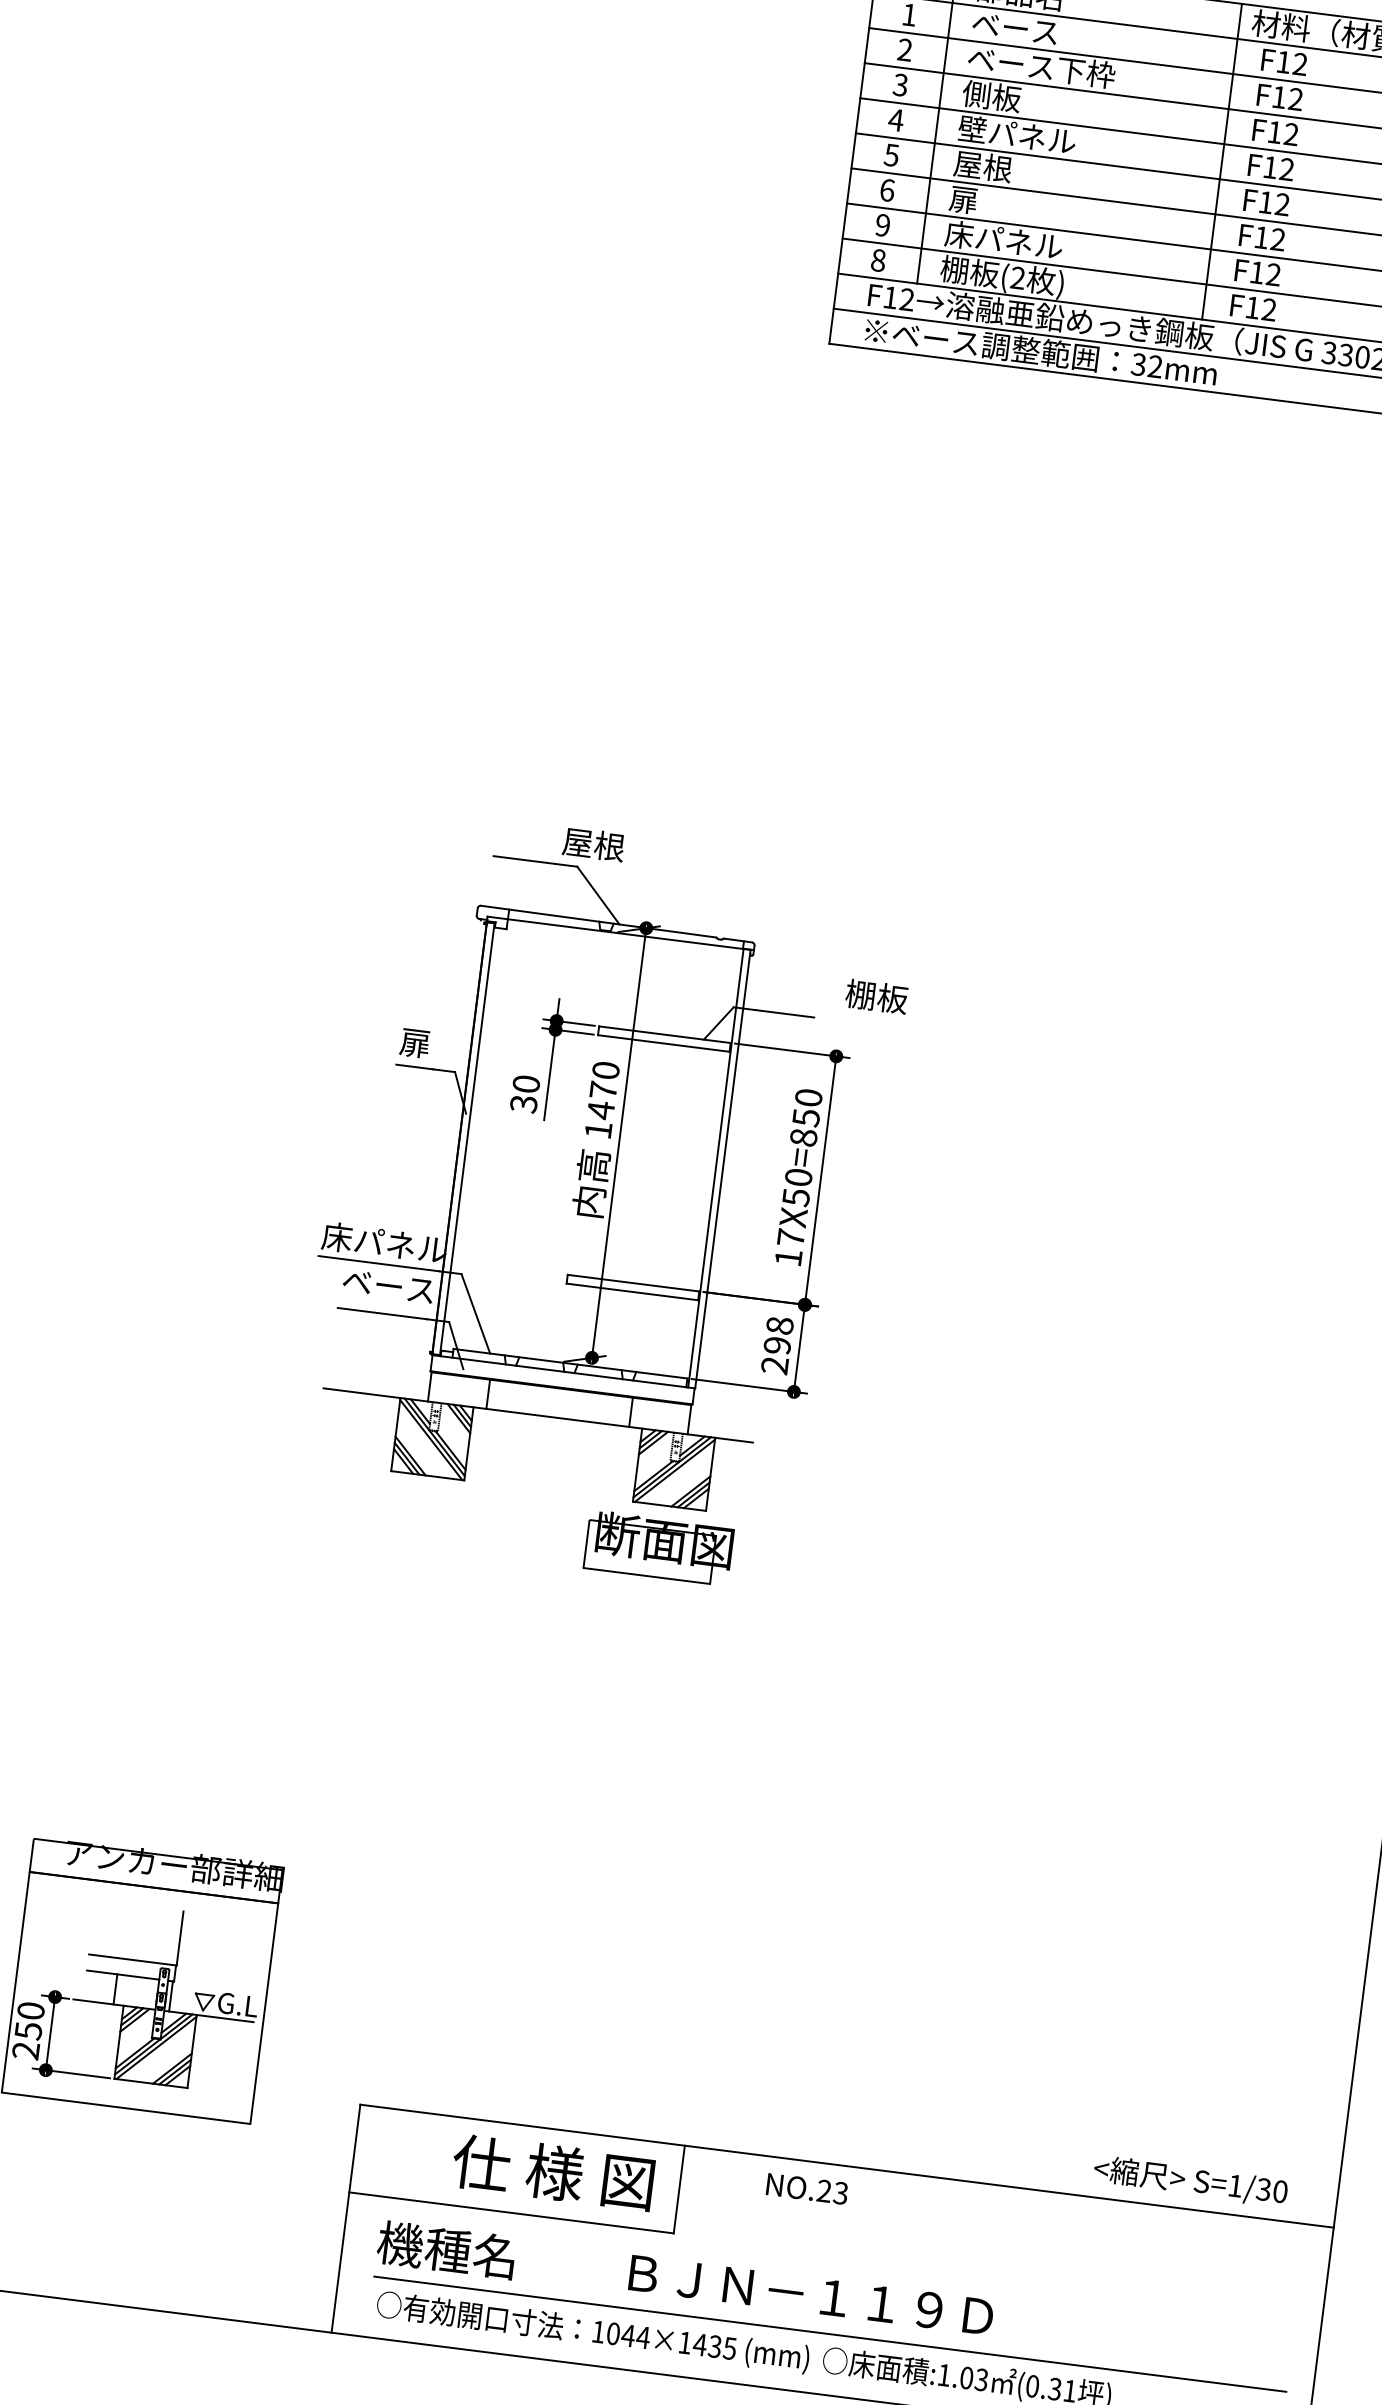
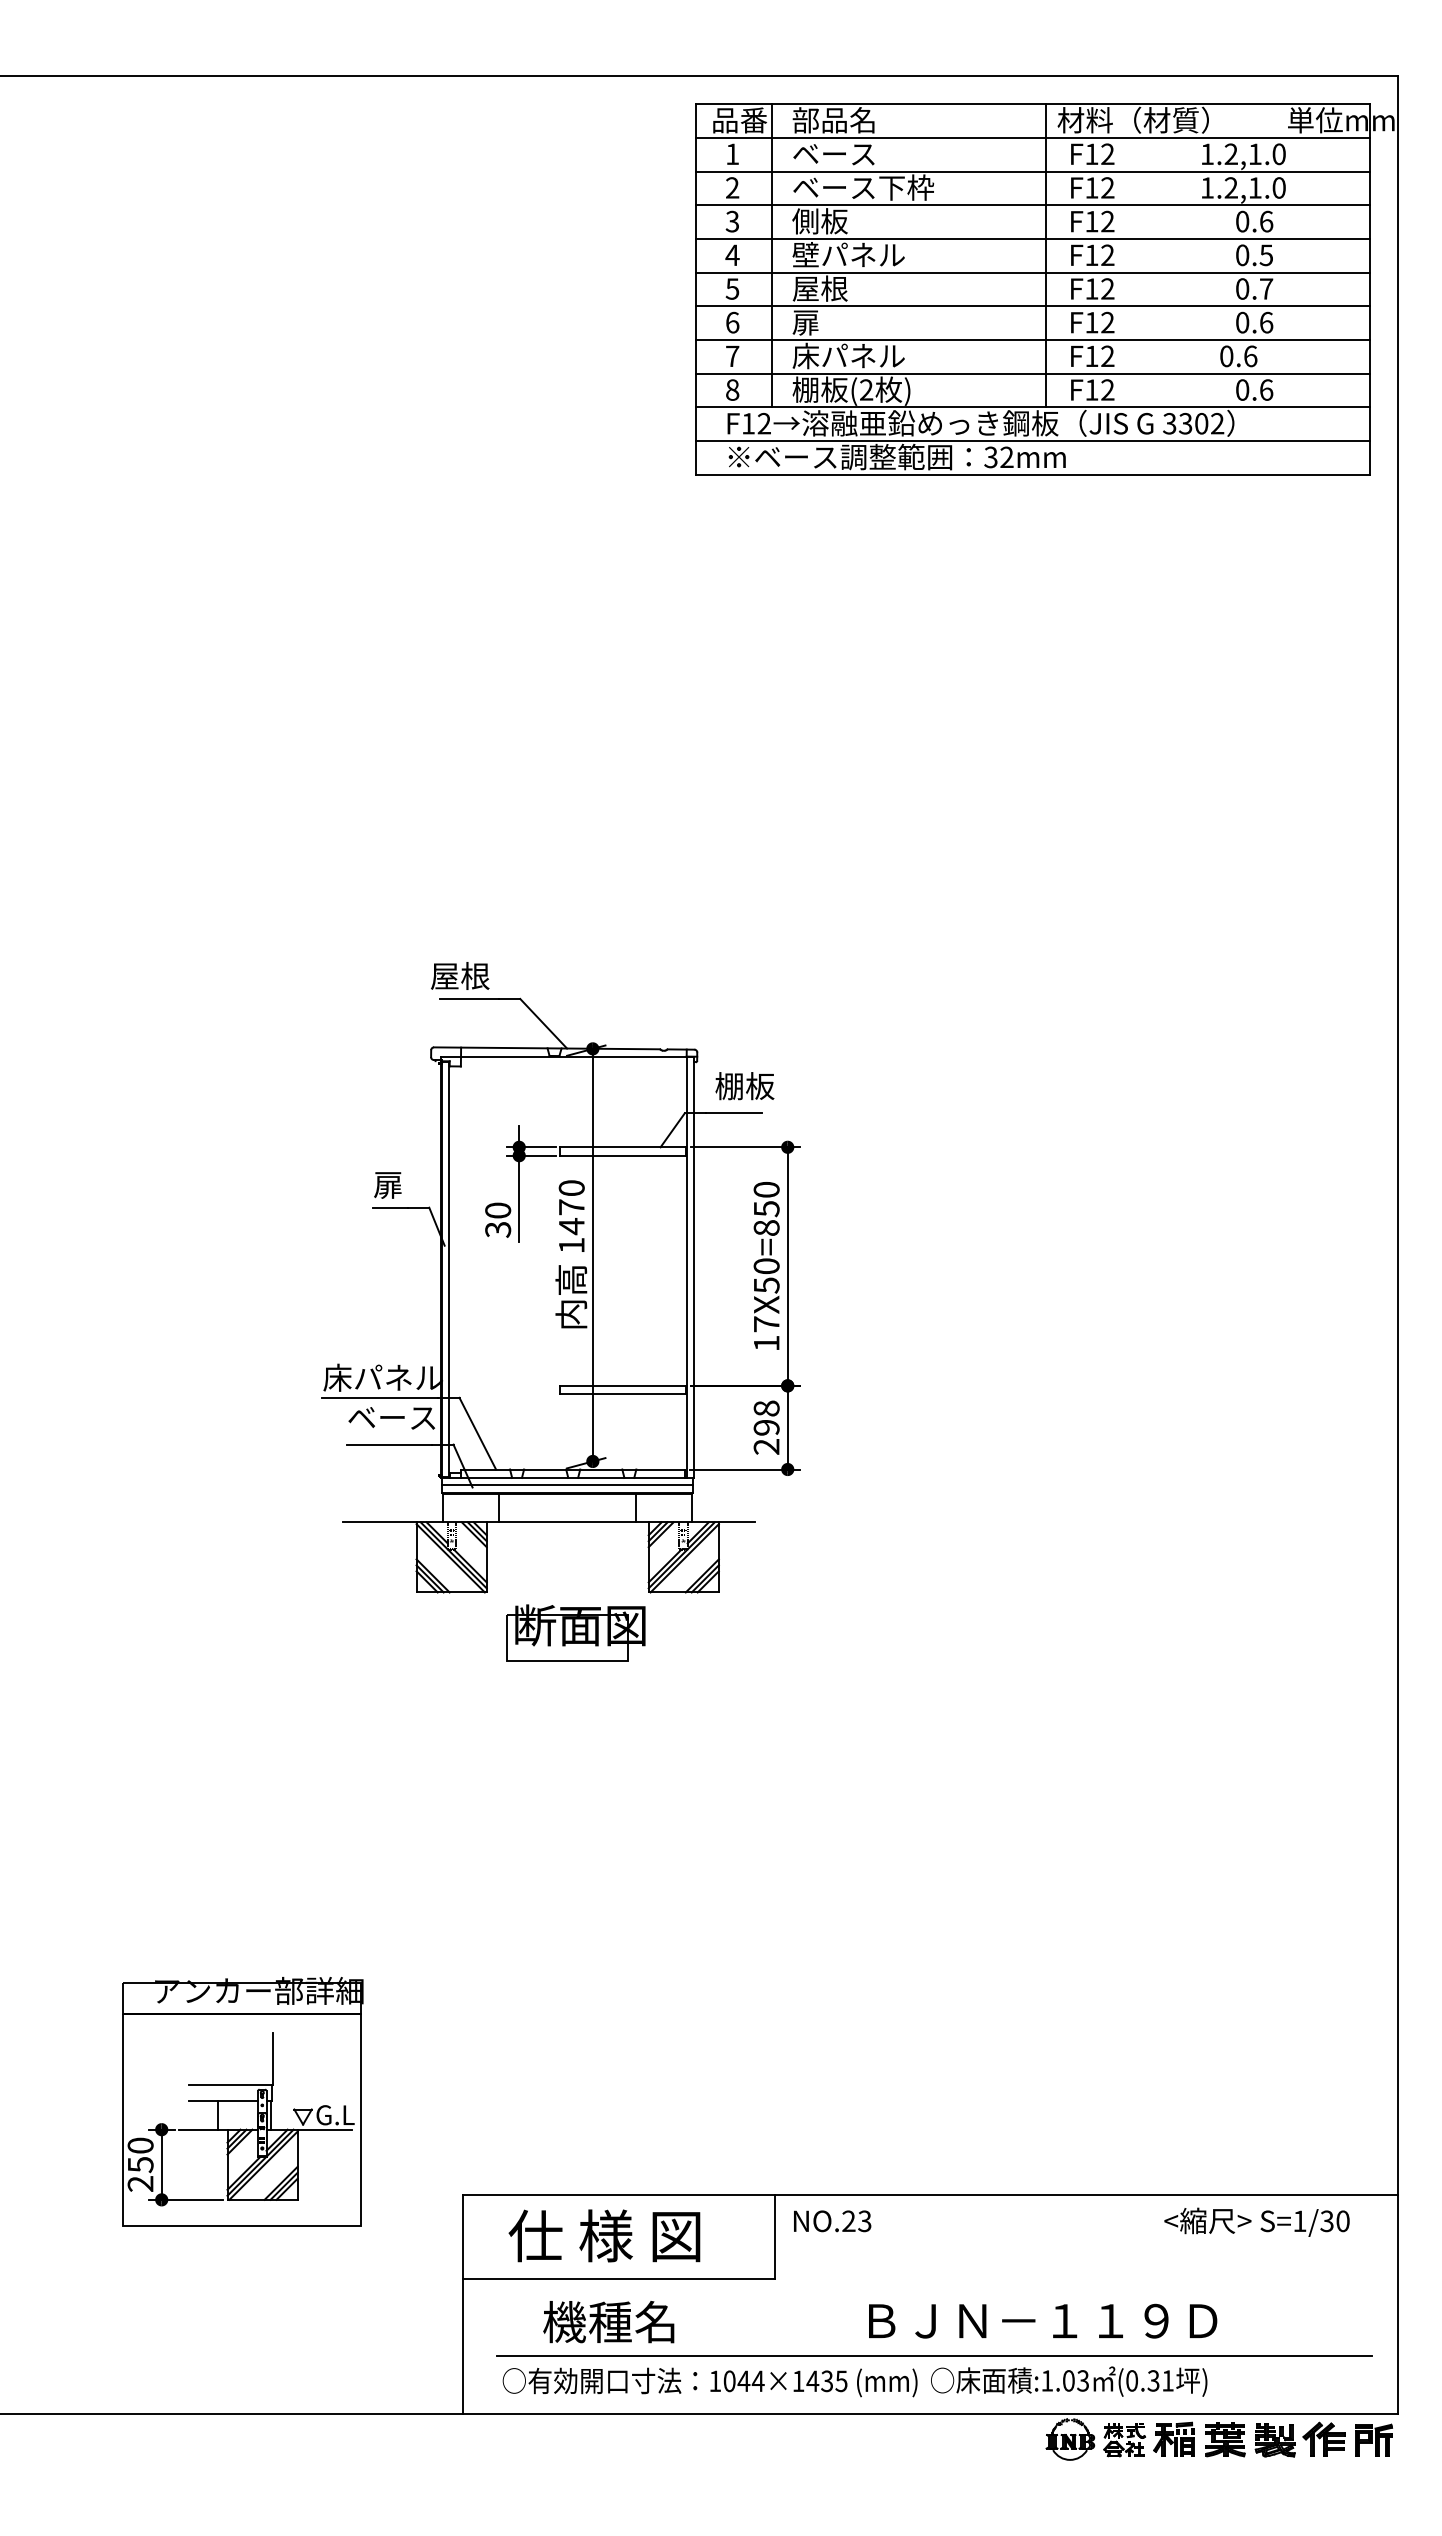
text: (882, 225) -> (732, 356), 9 -> 7
text: (594, 843) -> (460, 975), moved
text: (876, 997) -> (744, 1086), moved
line: (562, 1378) -> (567, 1484), added
part: (658, 1547) -> (575, 1632), moved
text: (553, 2171) -> (604, 2235), moved
text: (1190, 2180) -> (1256, 2221), moved
text: (807, 2189) -> (832, 2221), moved
text: (446, 2250) -> (608, 2322), moved
text: (811, 2294) -> (1043, 2320), moved

